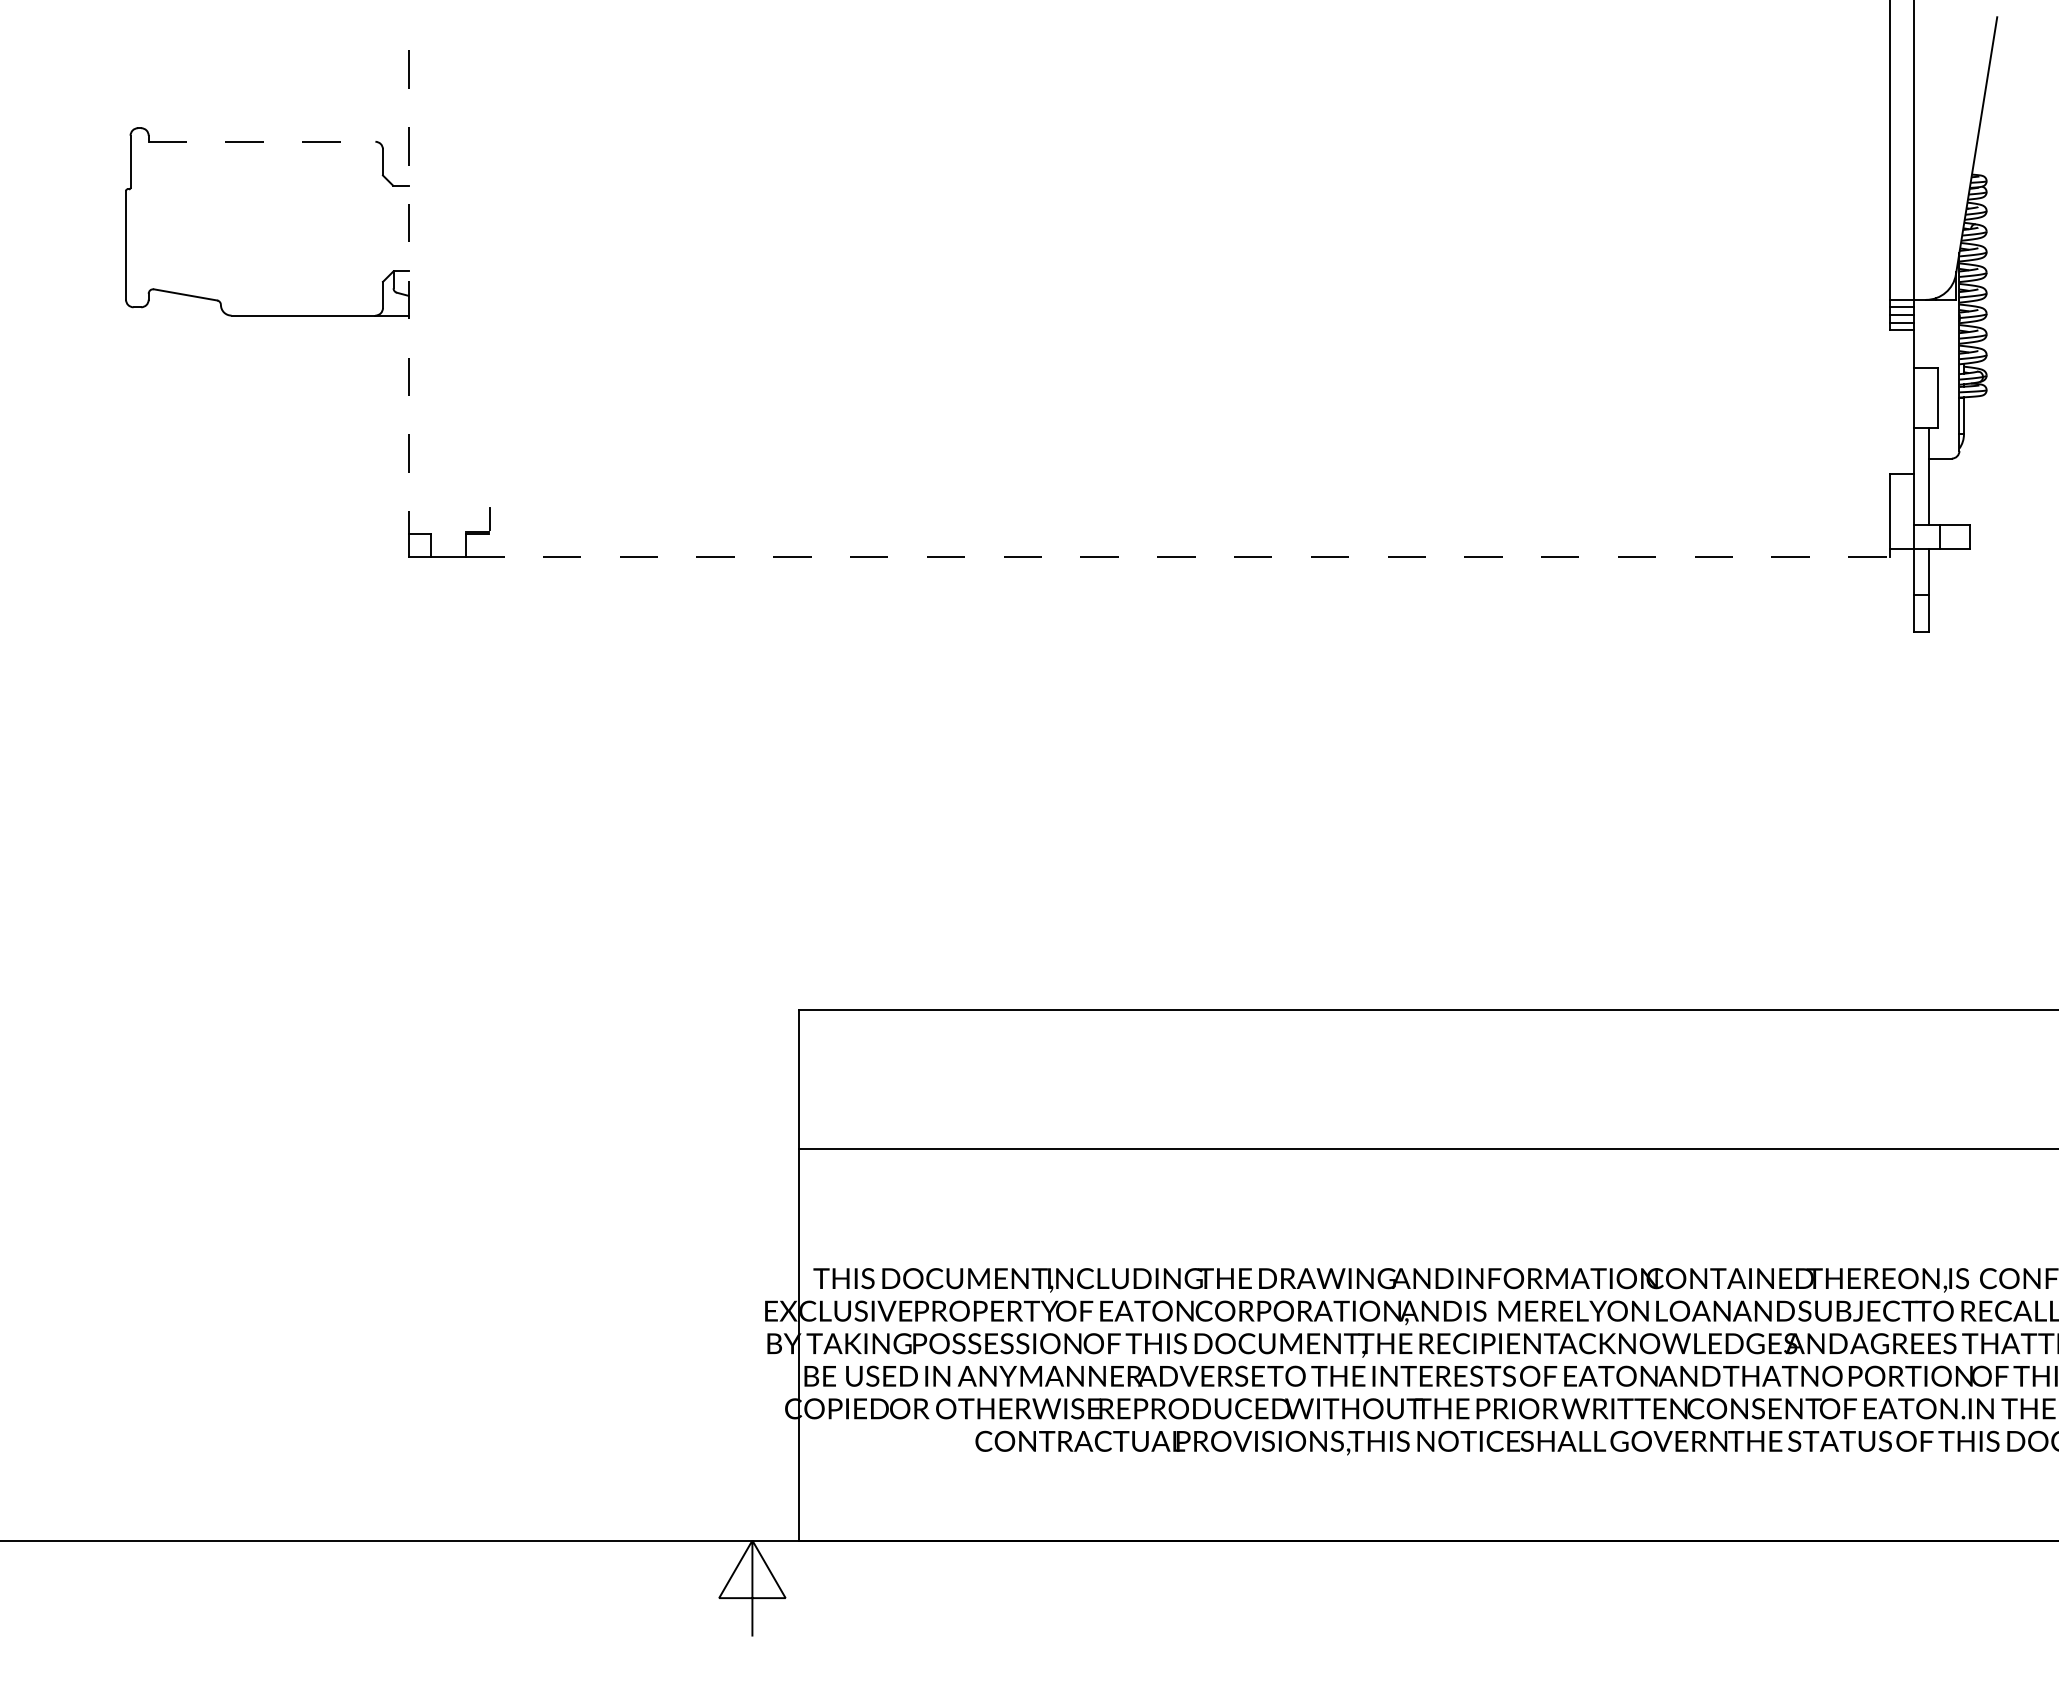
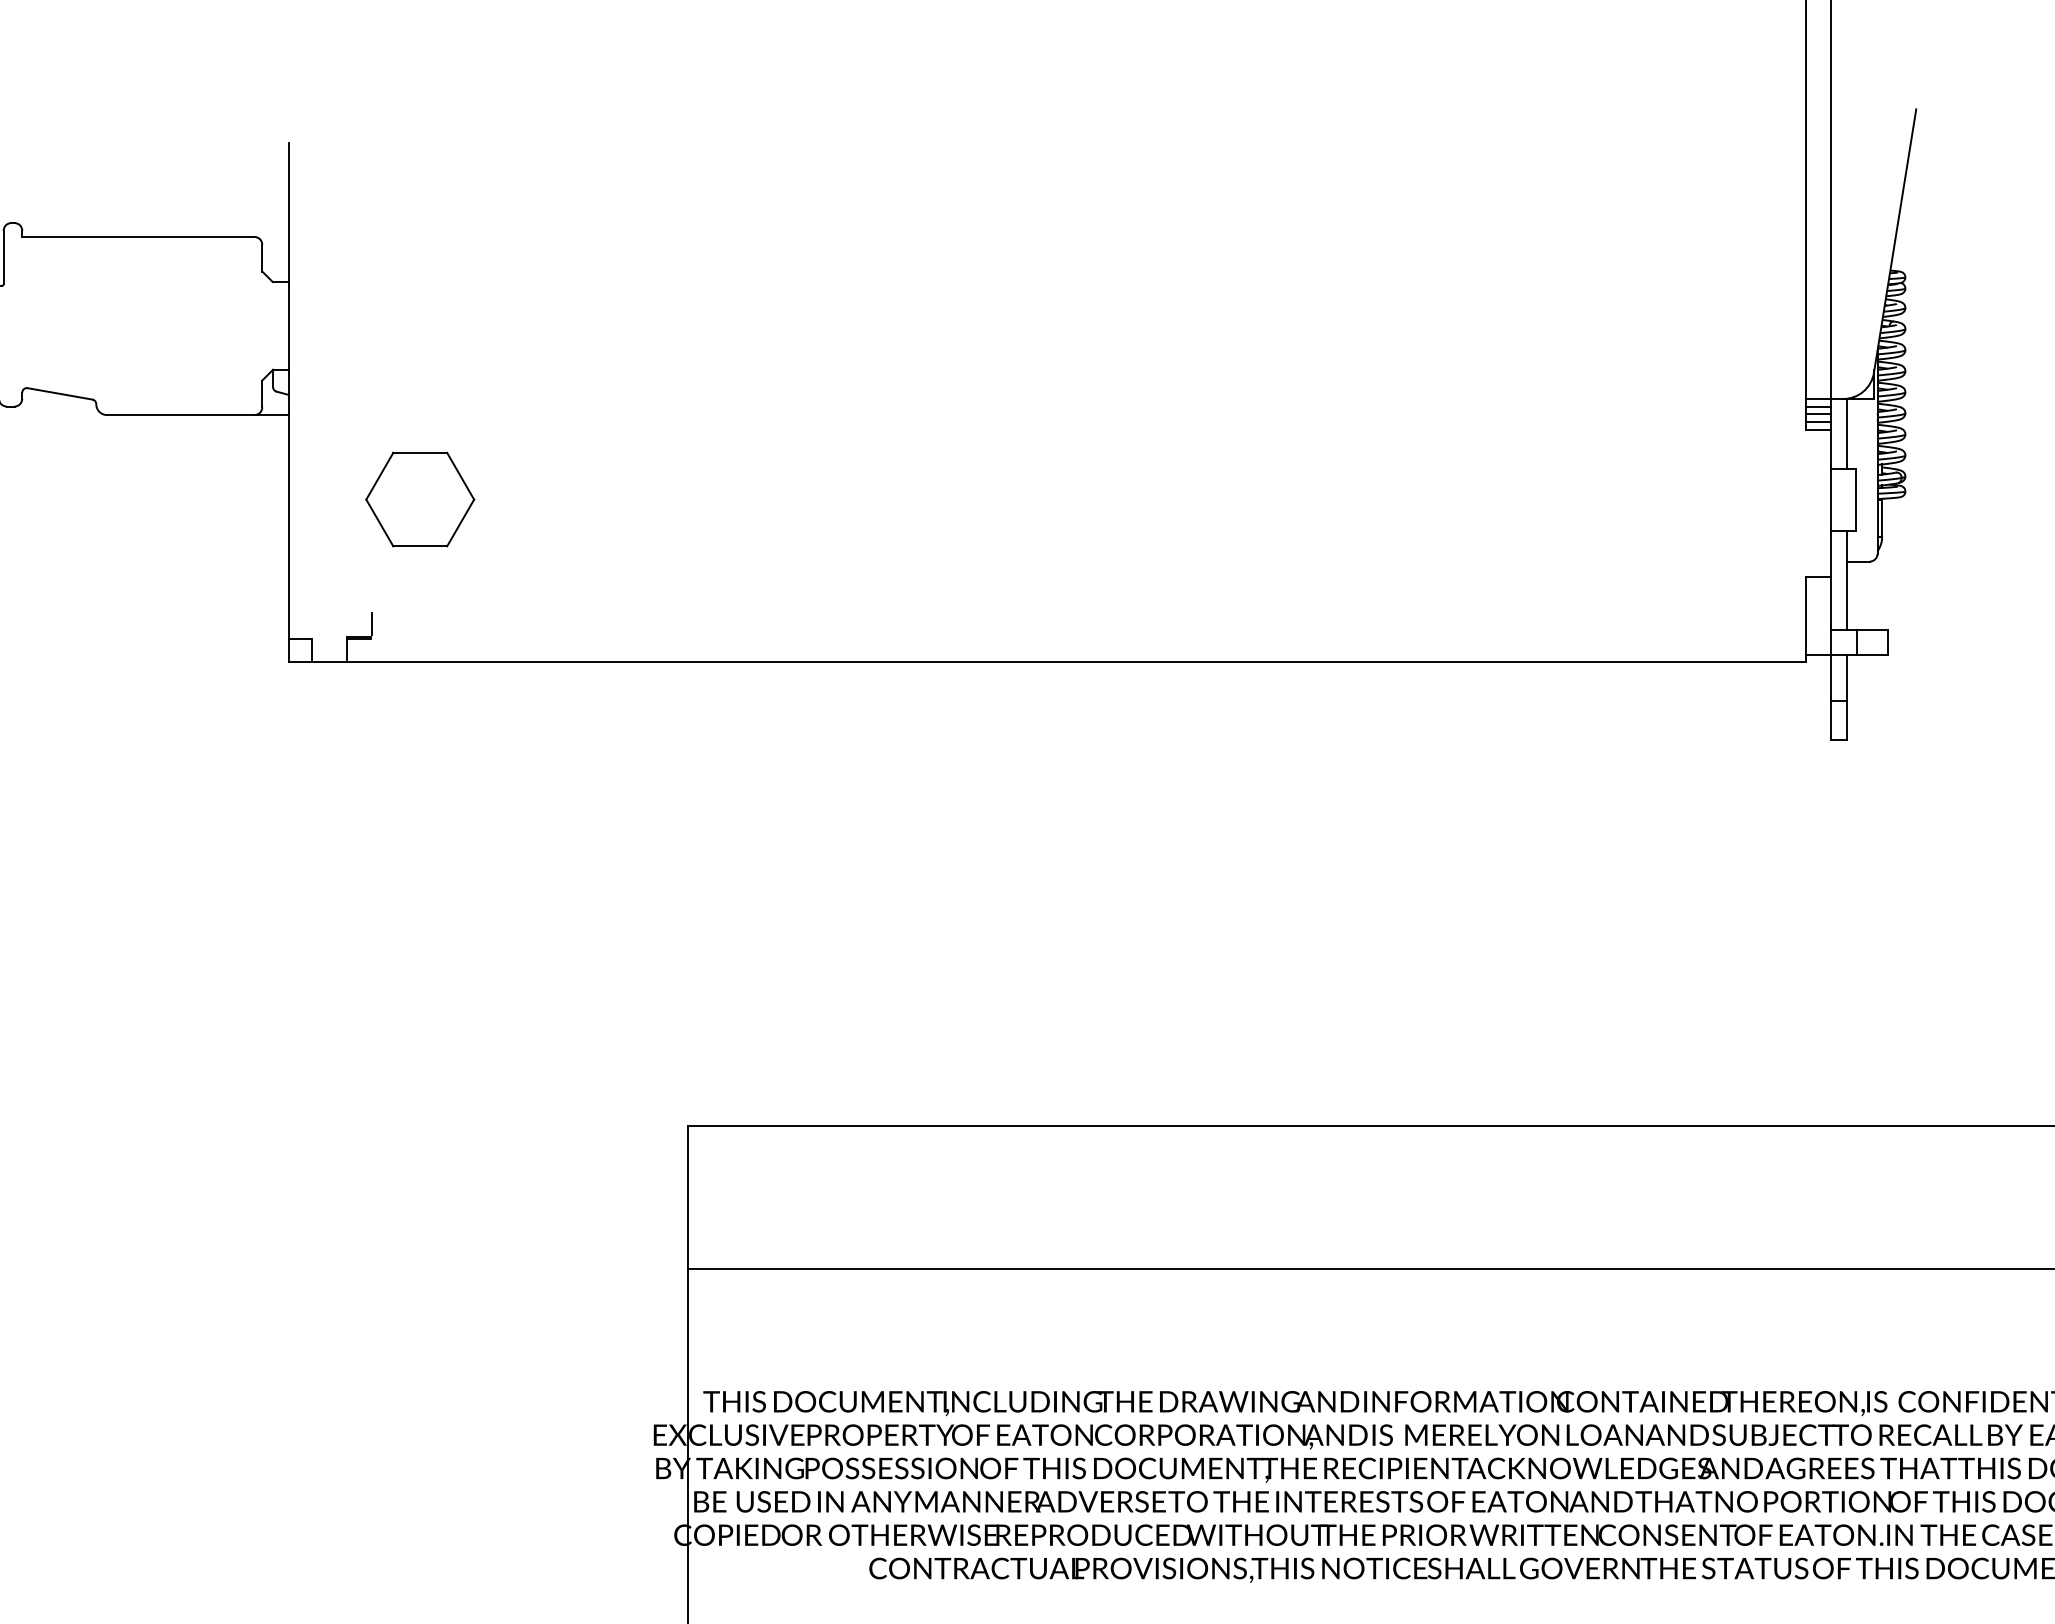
line: (262, 141) -> (138, 236), dashed -> solid
line: (408, 292) -> (288, 391), dashed -> solid
line: (1929, 333) -> (1846, 433), added
part: (536, 397) -> (419, 498), added
line: (1178, 556) -> (1077, 661), dashed -> solid

